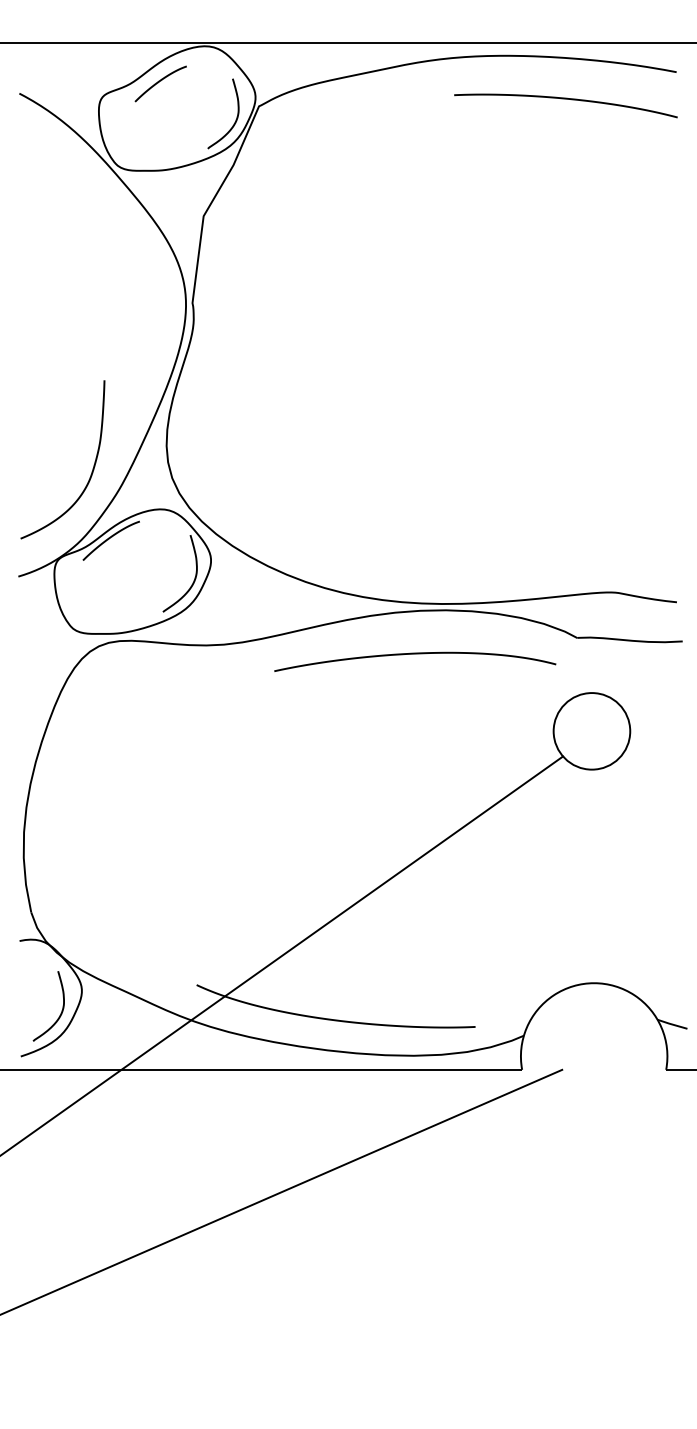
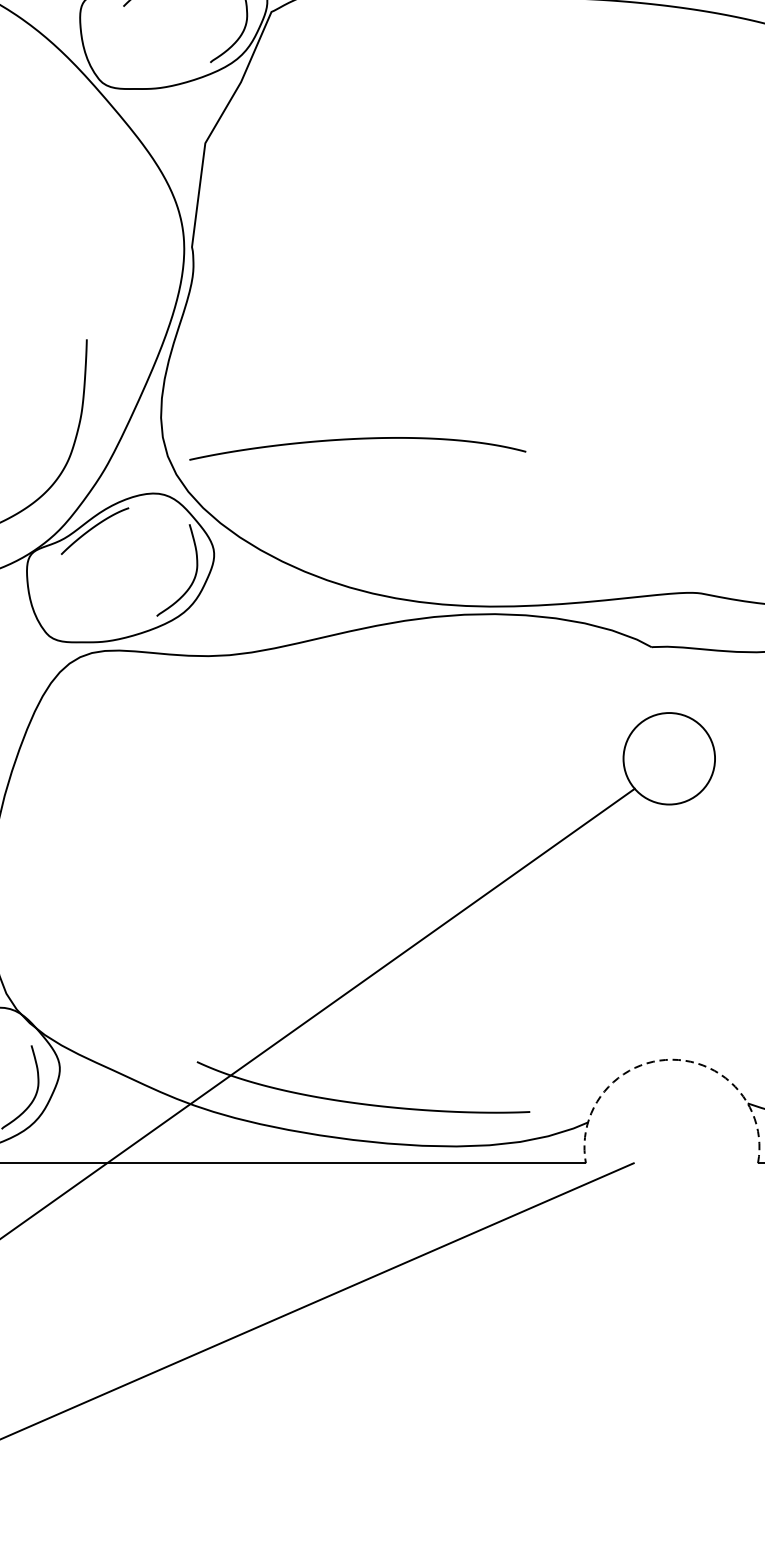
curve: (415, 654) -> (358, 439), moved
arc: (594, 983) -> (672, 1060), solid -> dashed

